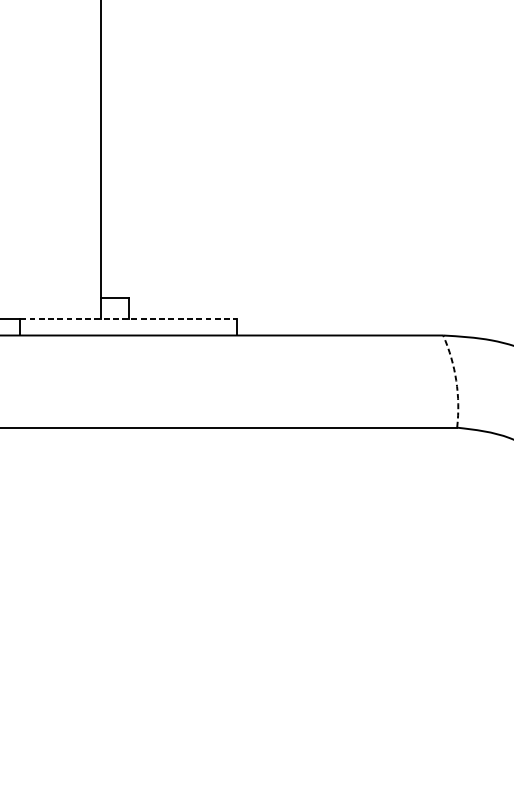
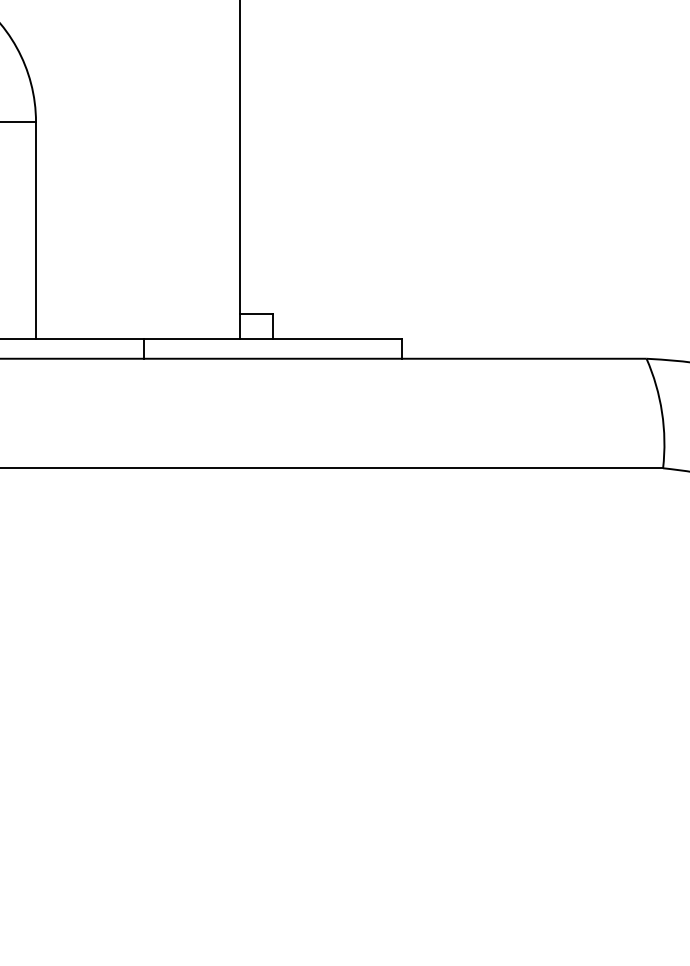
line: (129, 319) -> (273, 339), dashed -> solid
arc: (456, 380) -> (662, 412), dashed -> solid

